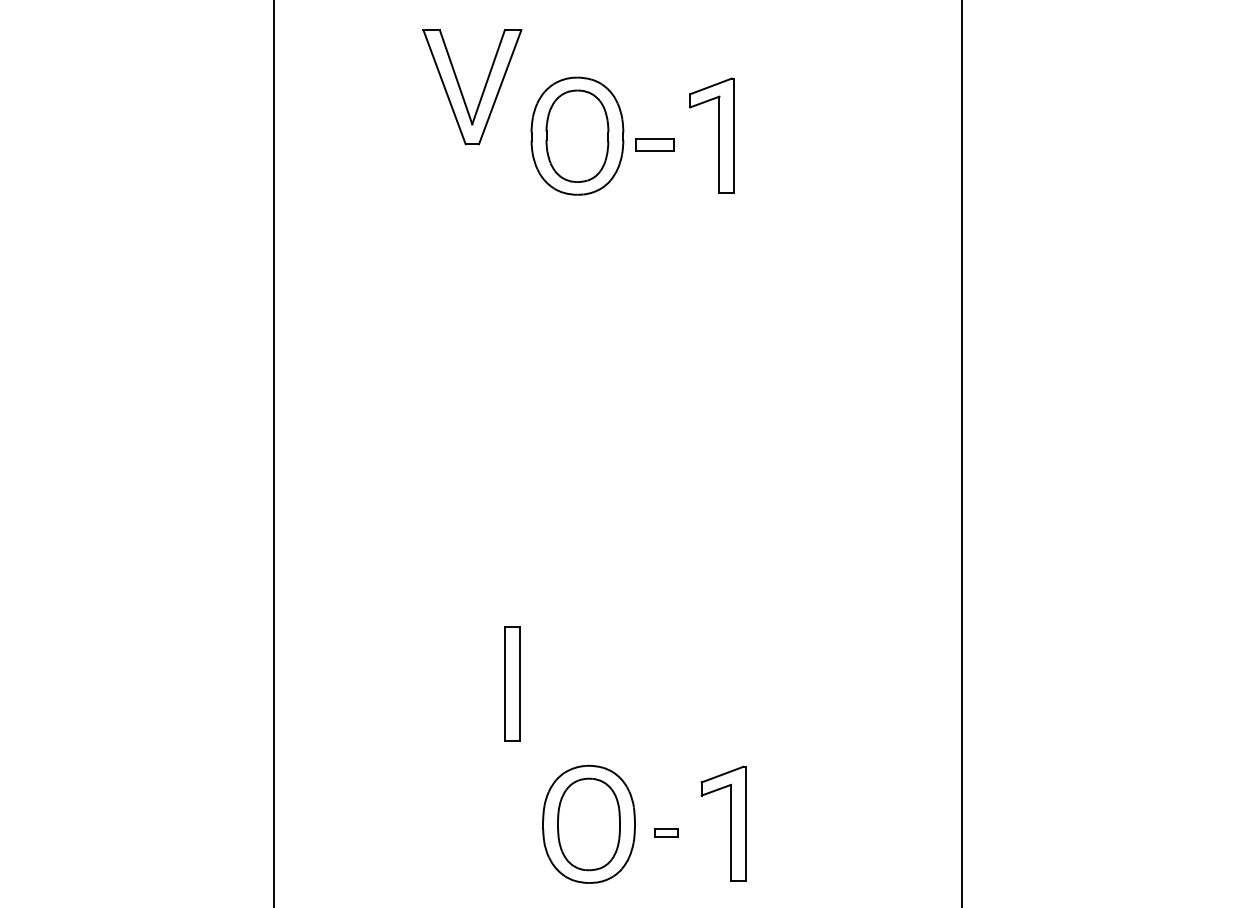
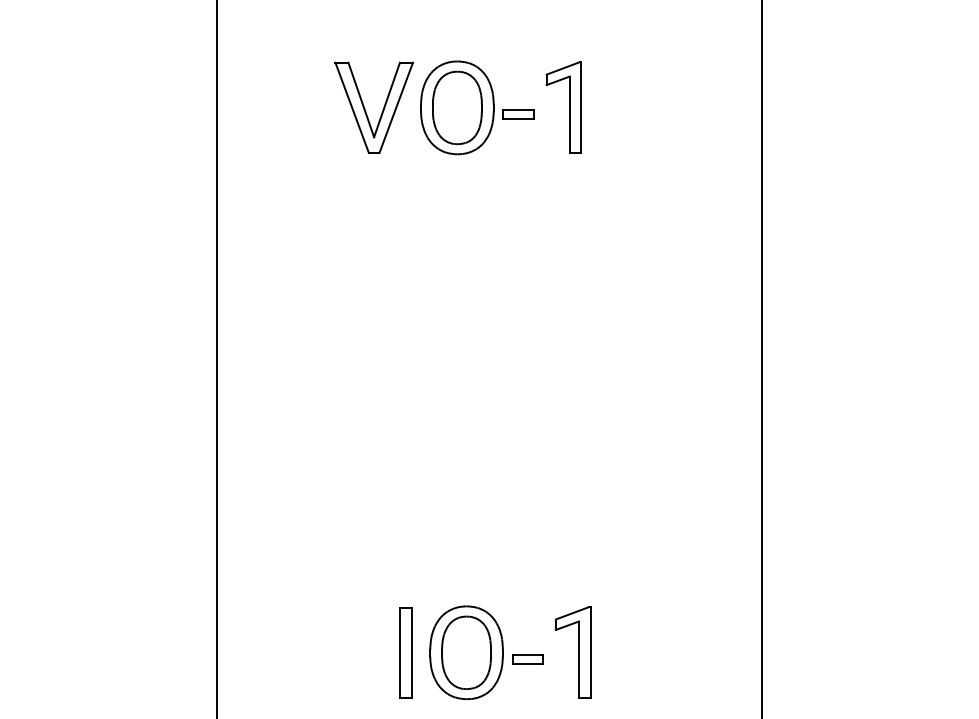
part: (482, 91) -> (382, 111), moved
part: (512, 683) -> (405, 652), moved
part: (665, 832) -> (527, 659), size x1.67

